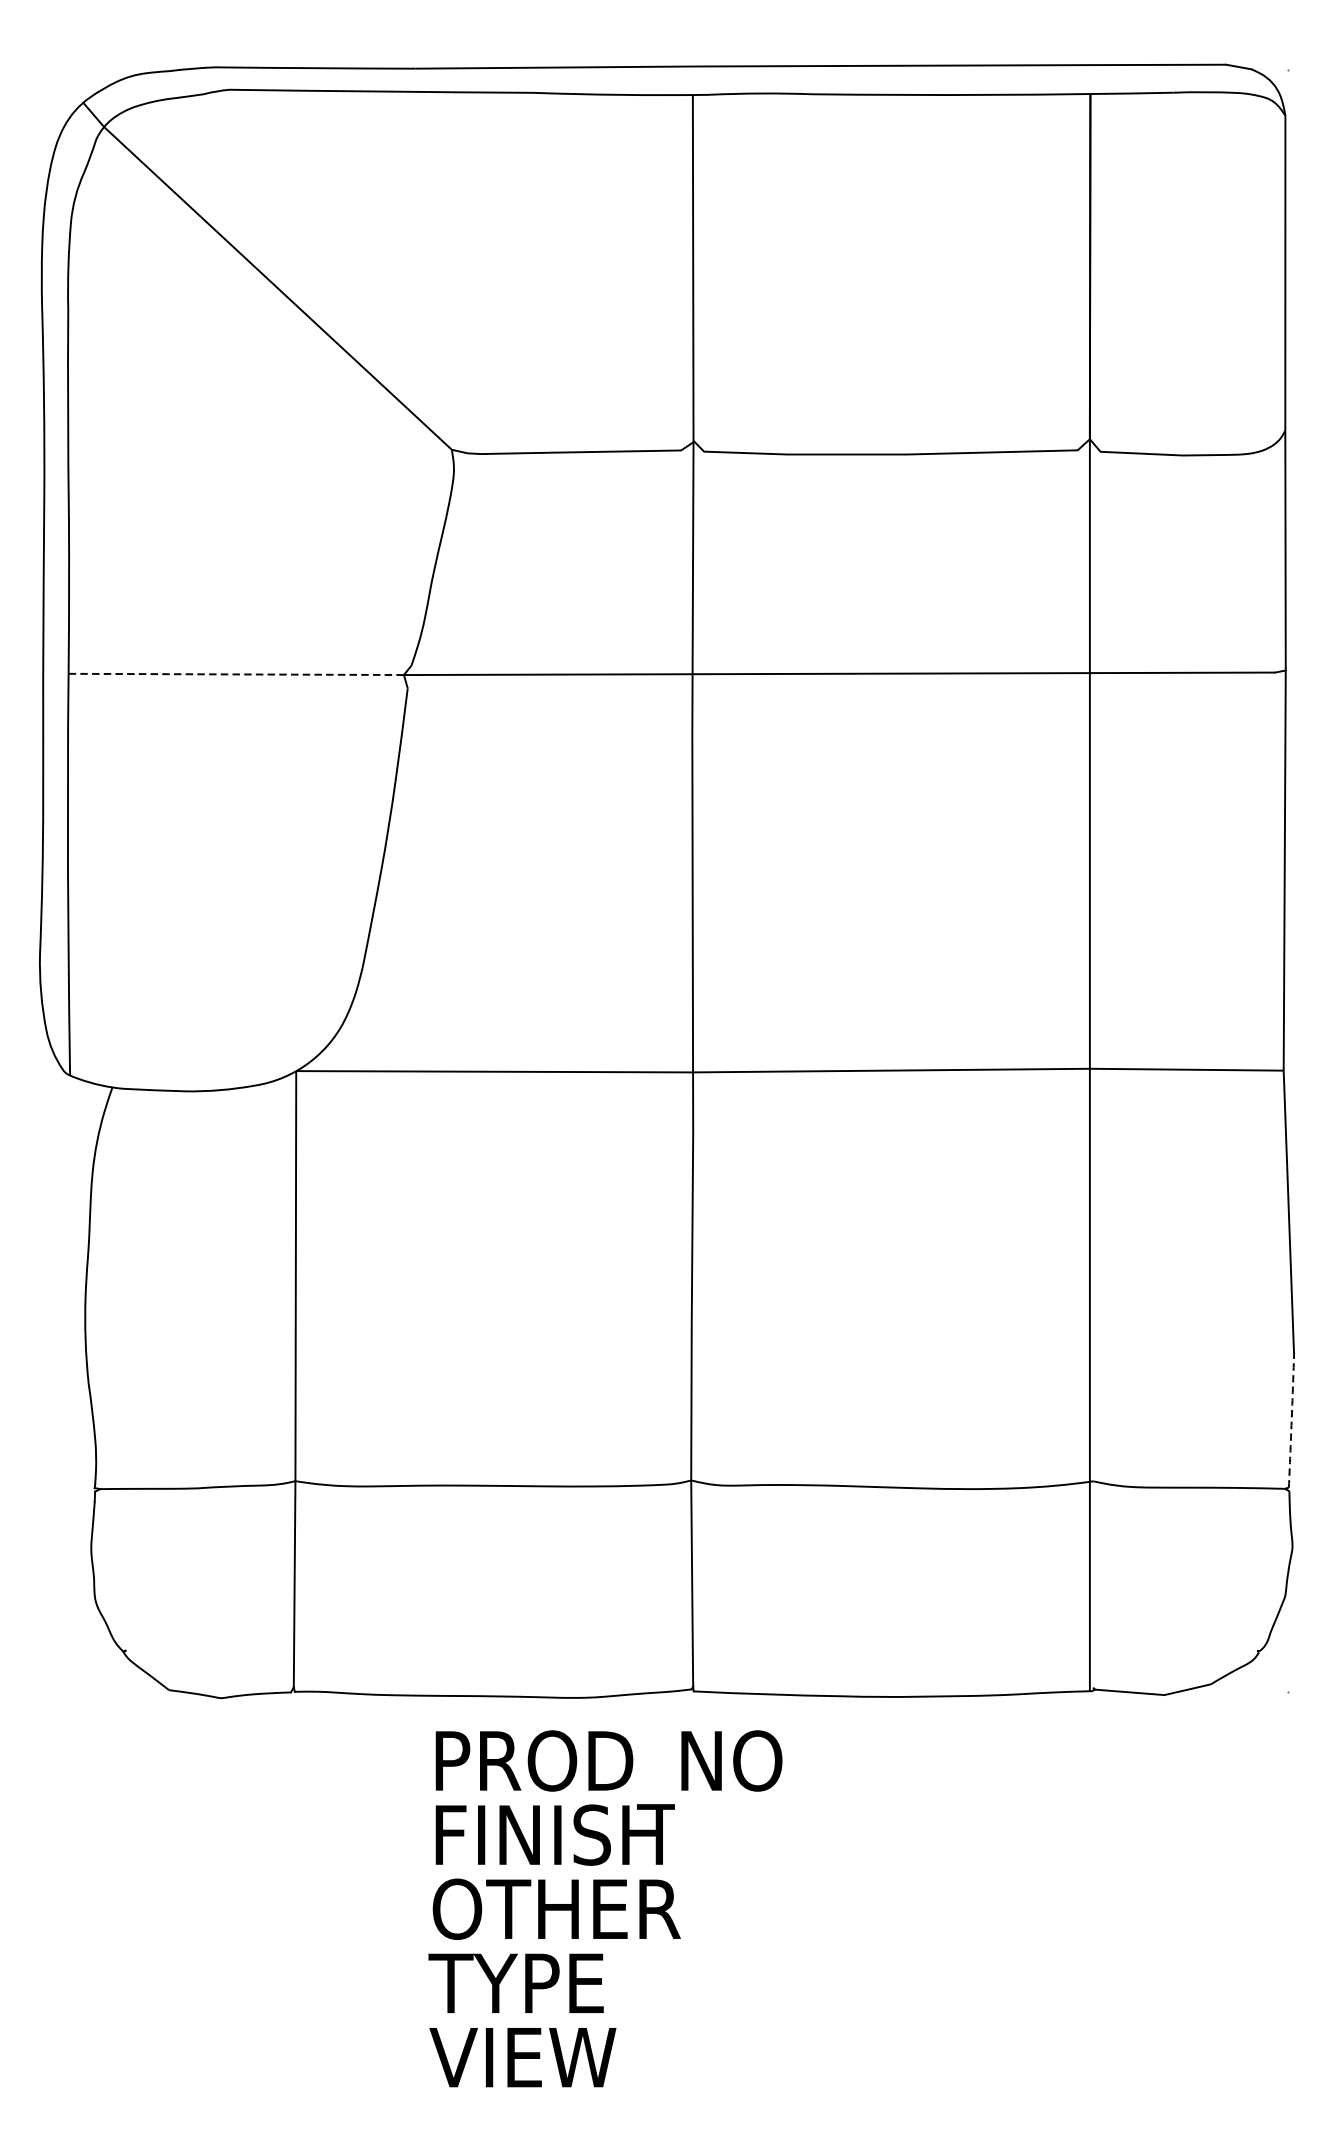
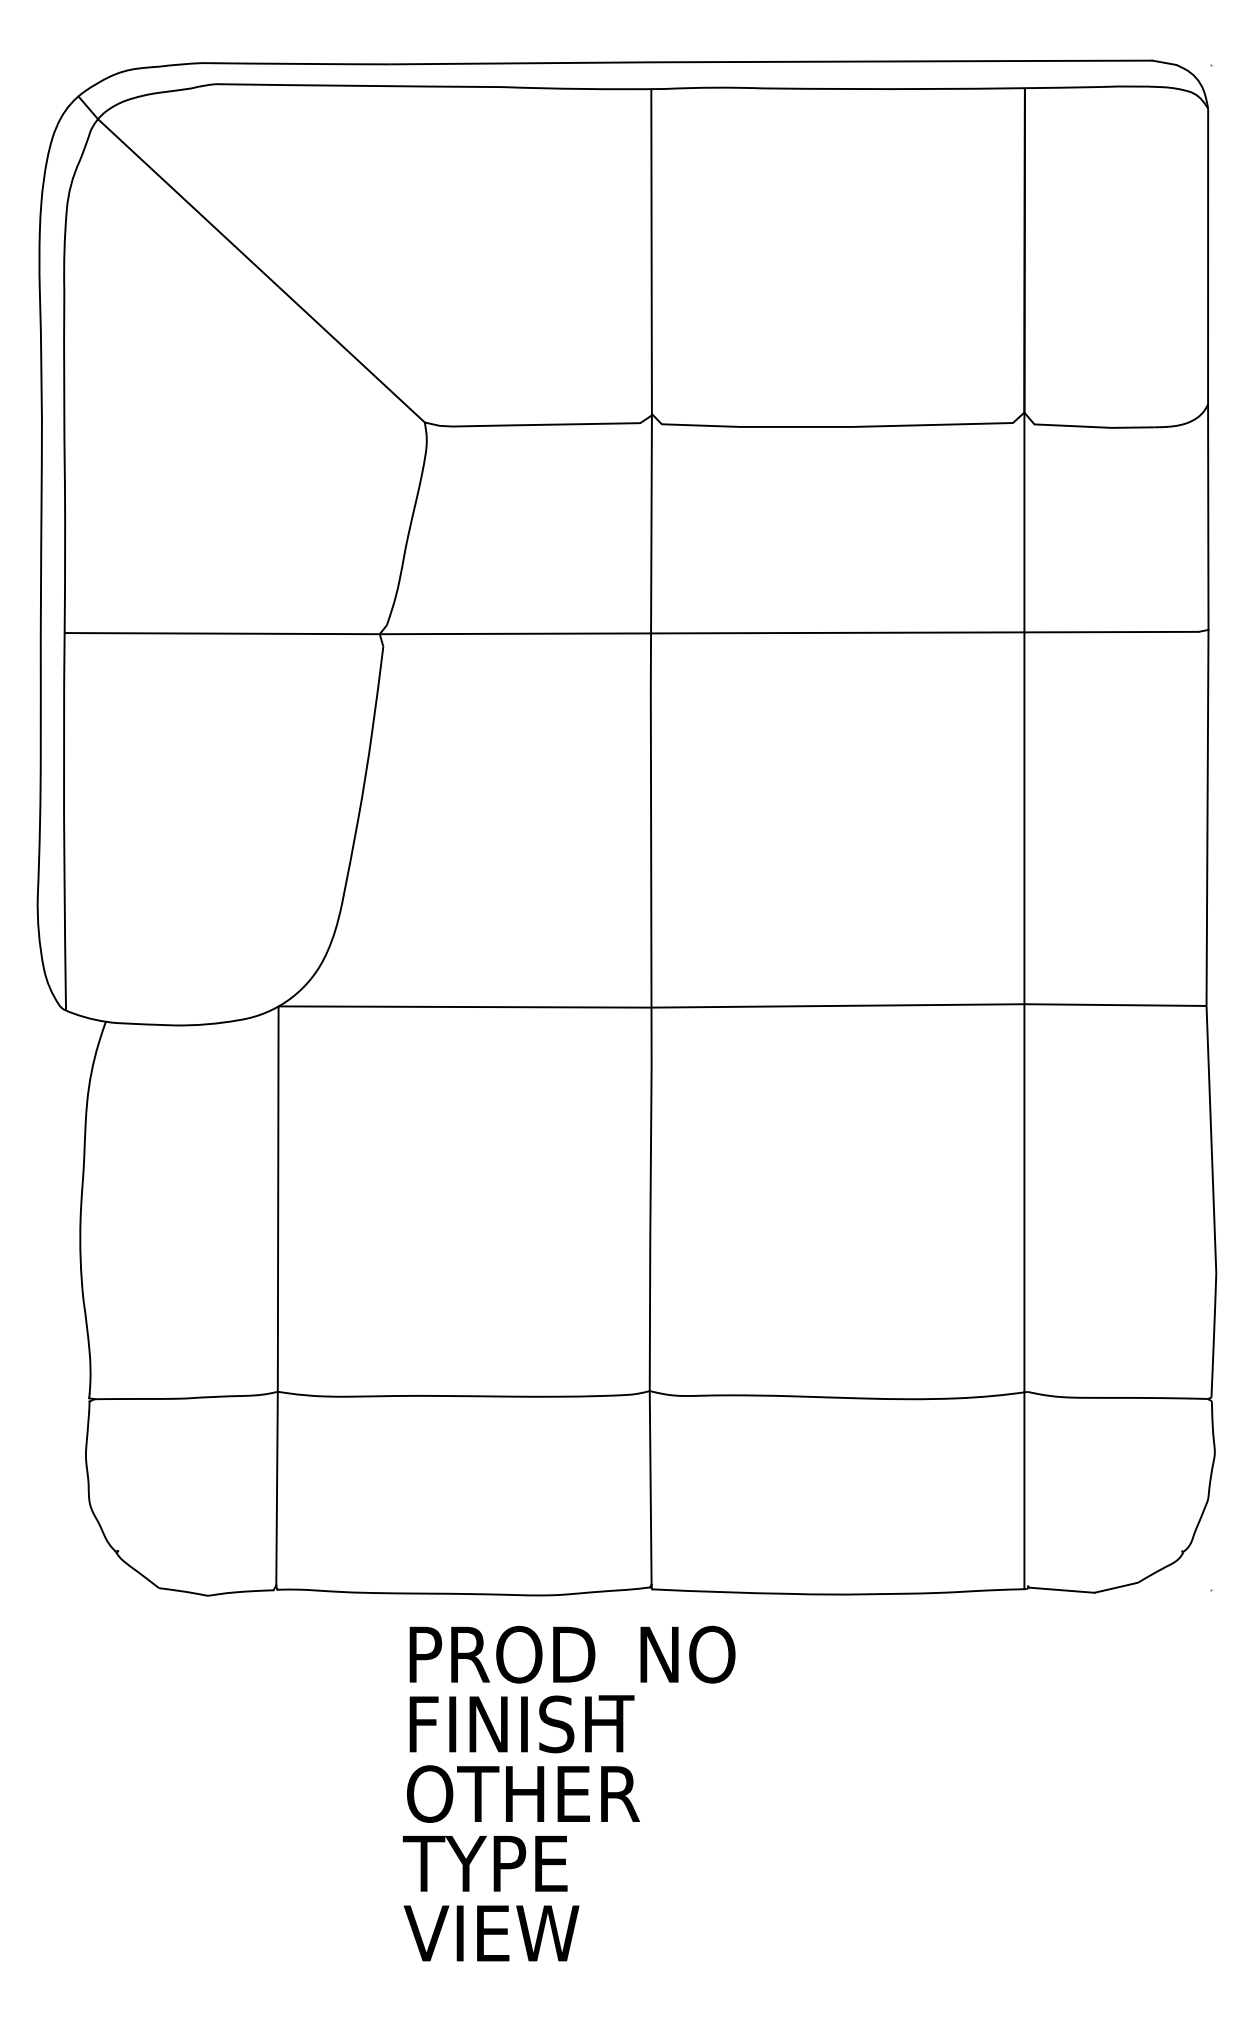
line: (236, 674) -> (222, 633), dashed -> solid
line: (1292, 1421) -> (1214, 1335), dashed -> solid

